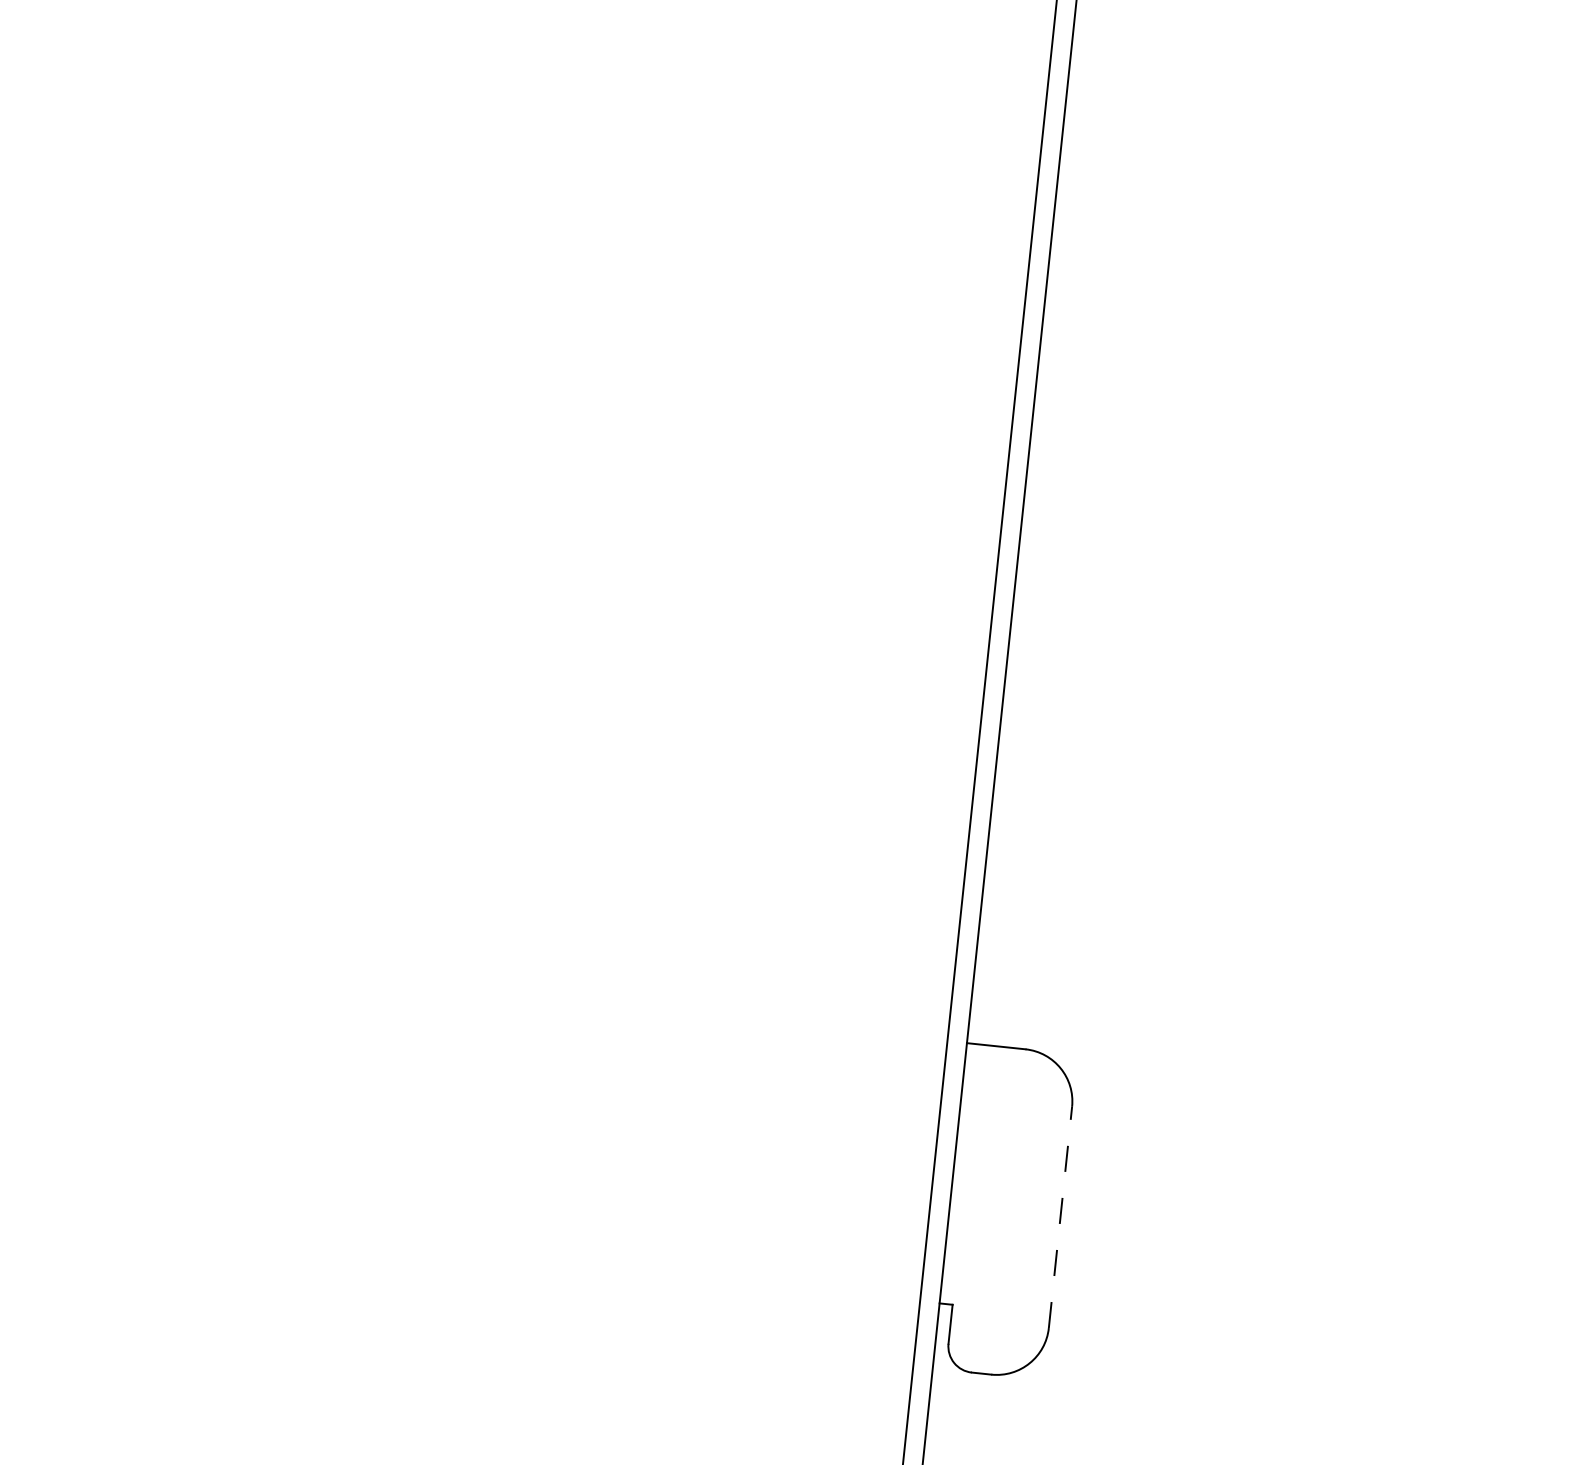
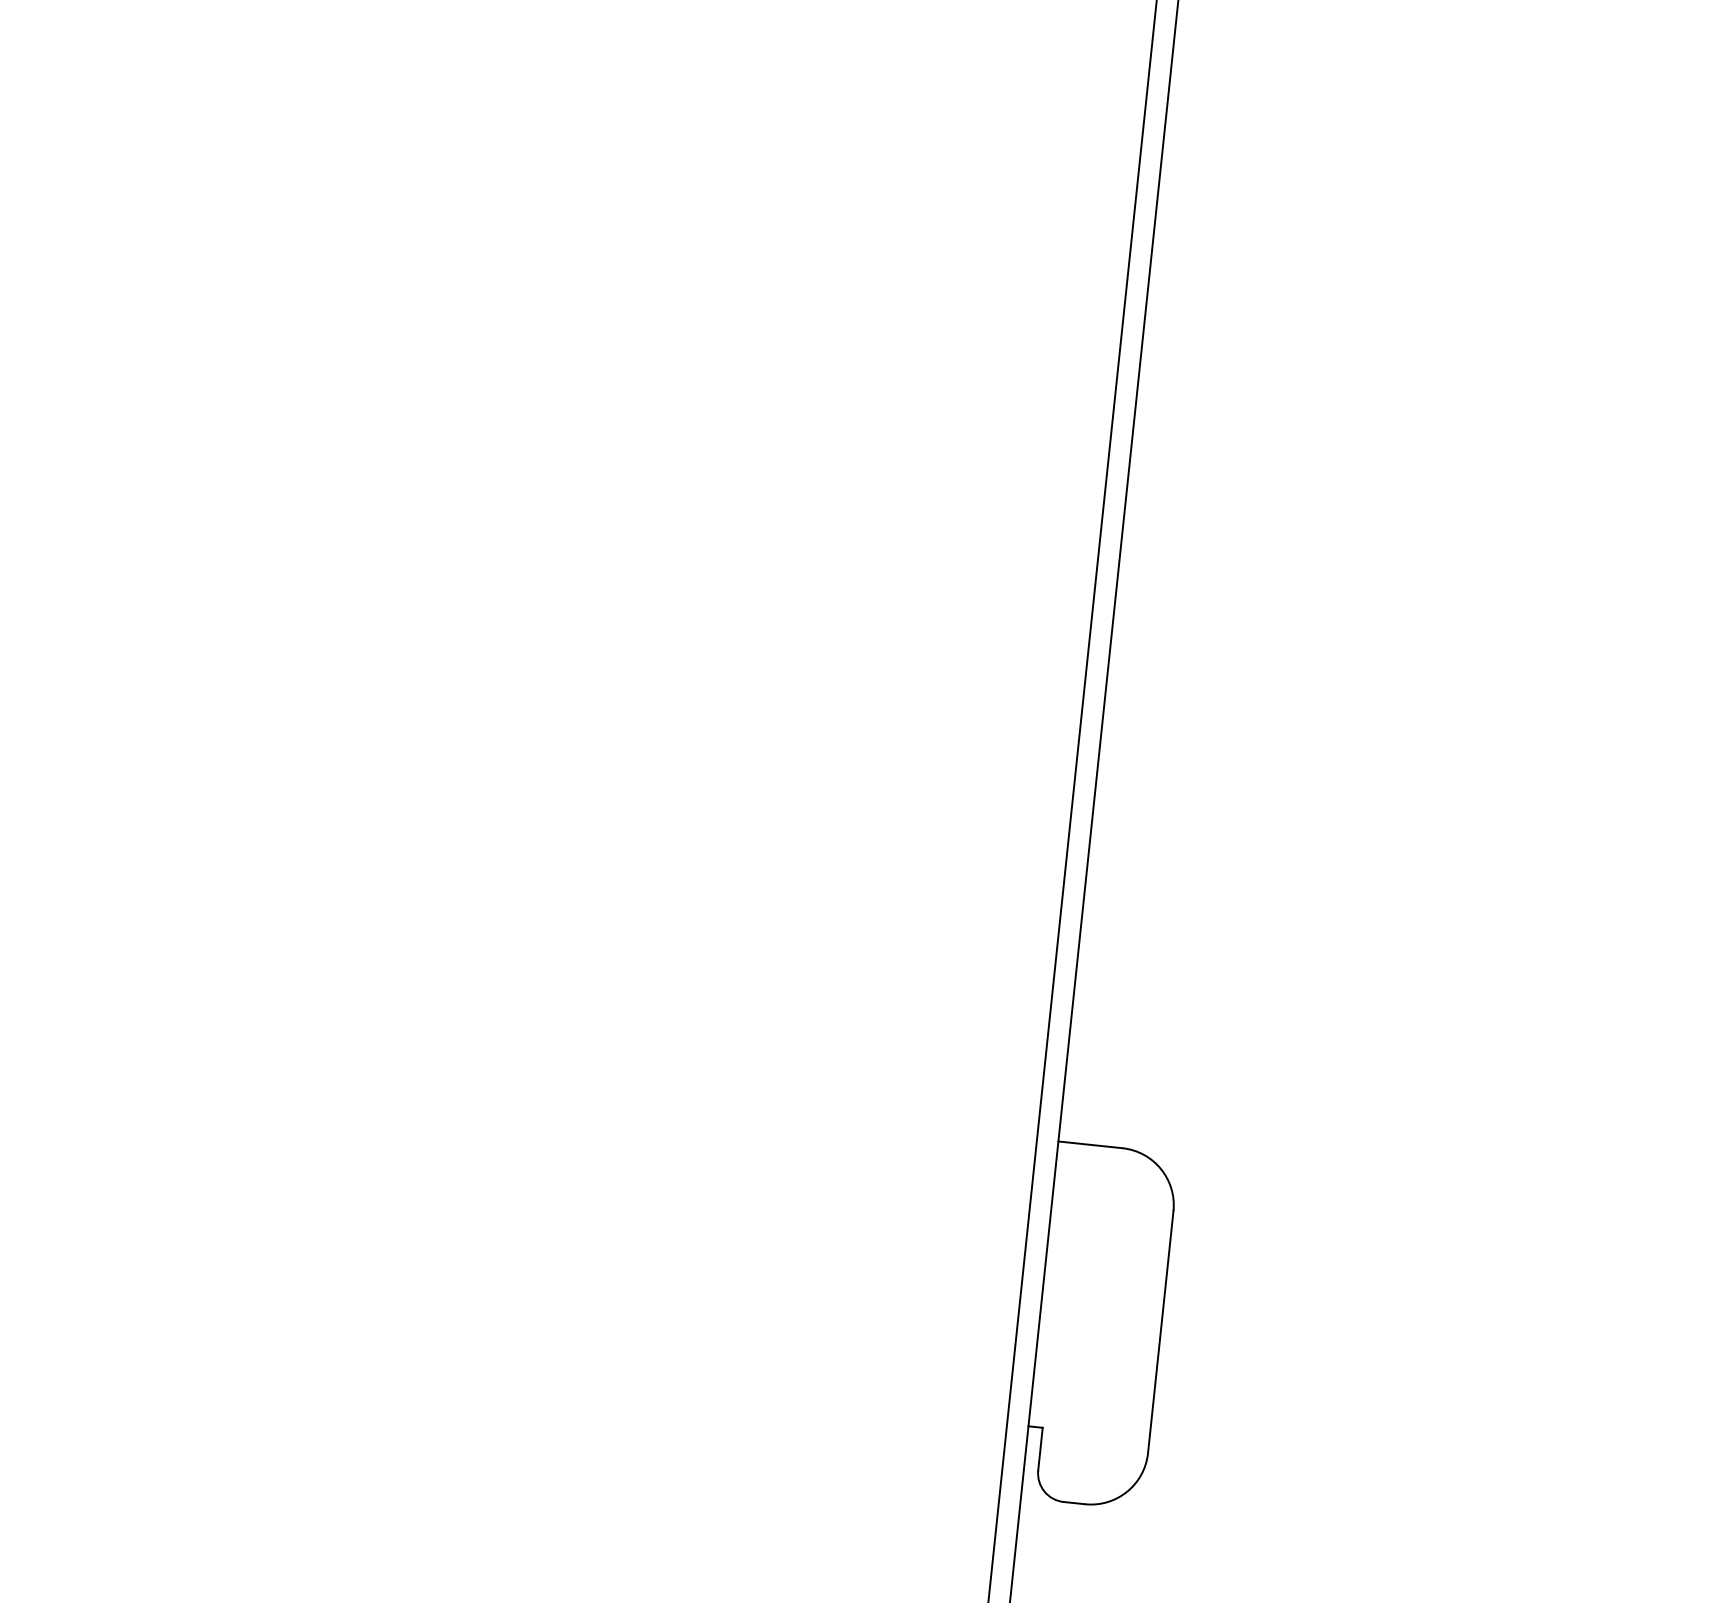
line: (1060, 1216) -> (1160, 1331), dashed -> solid

